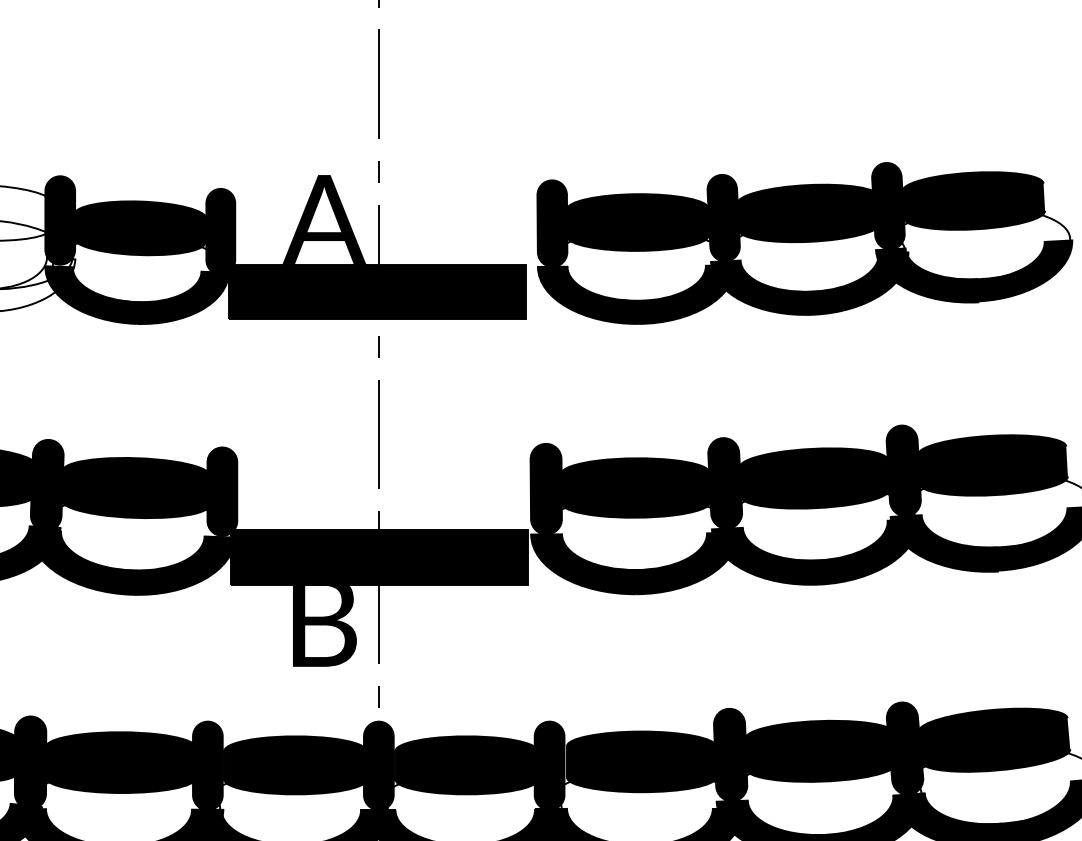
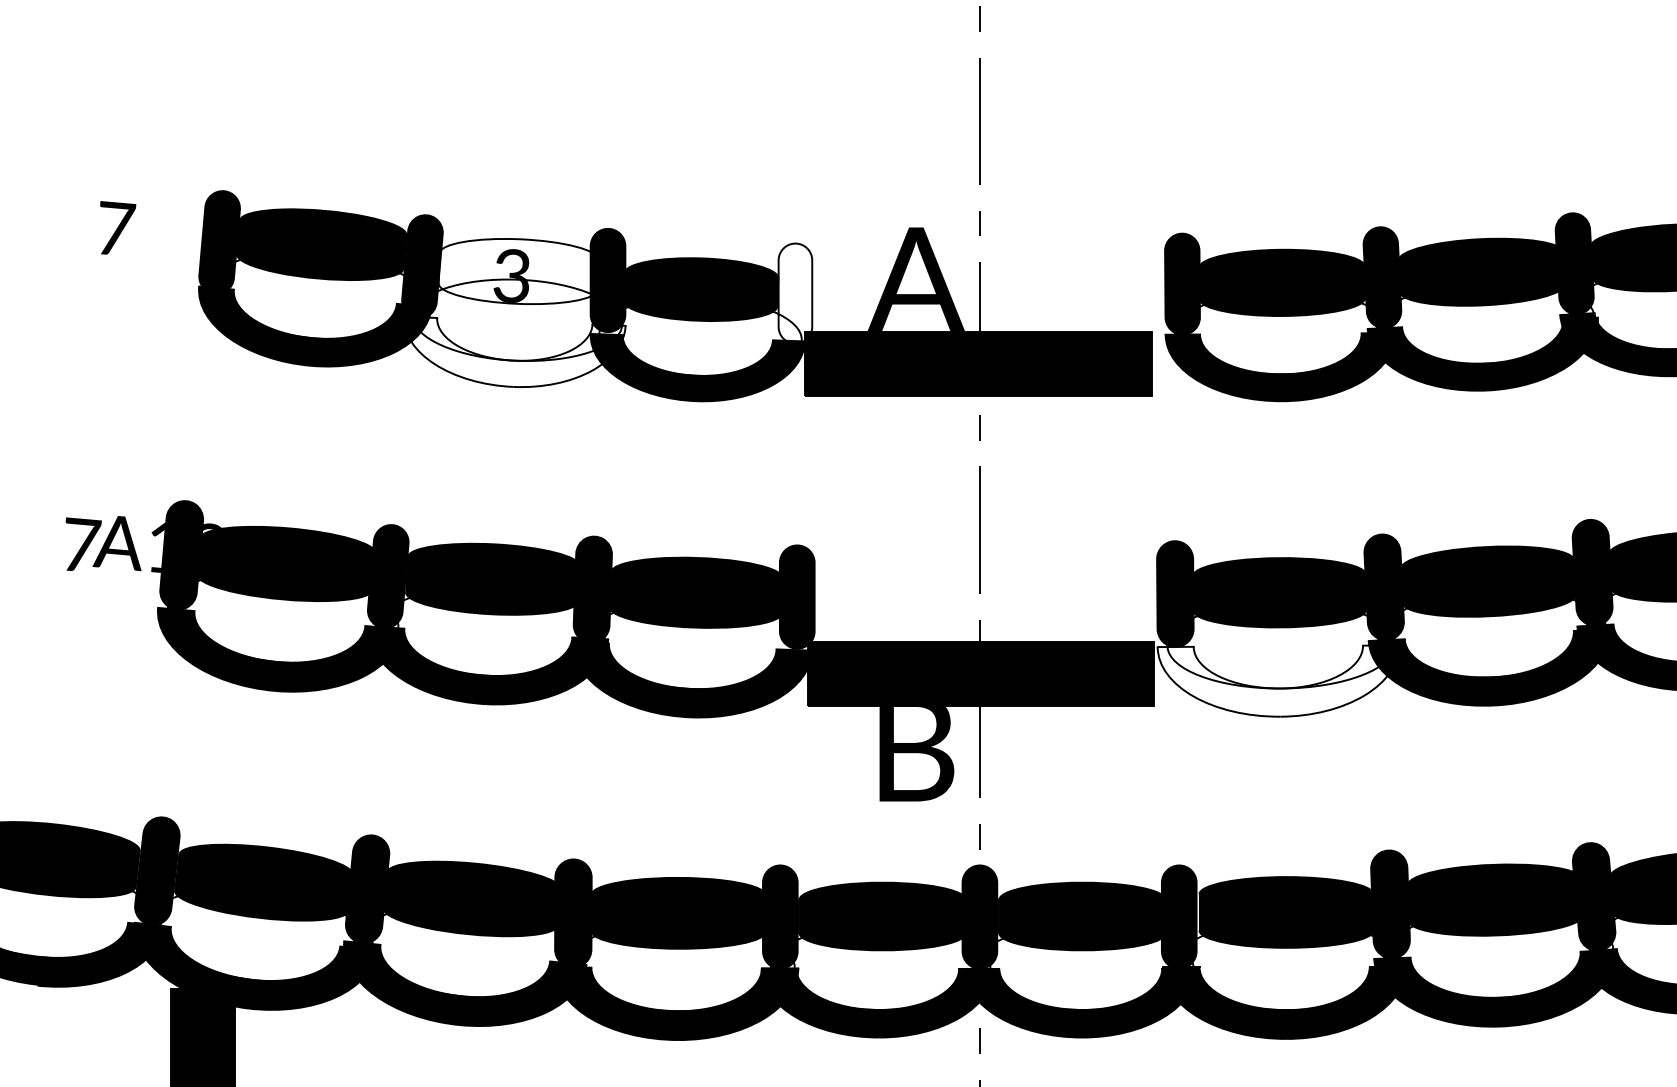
fill: (220, 231) -> (795, 293), removed
fill: (634, 563) -> (1278, 680), removed

